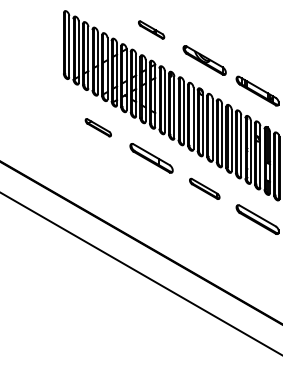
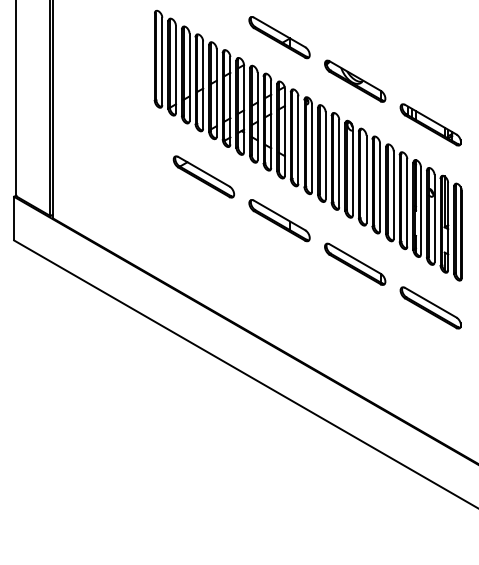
part: (151, 29) -> (279, 37), size x1.67
part: (98, 127) -> (203, 176), size x1.67
part: (204, 188) -> (355, 263), size x1.43

